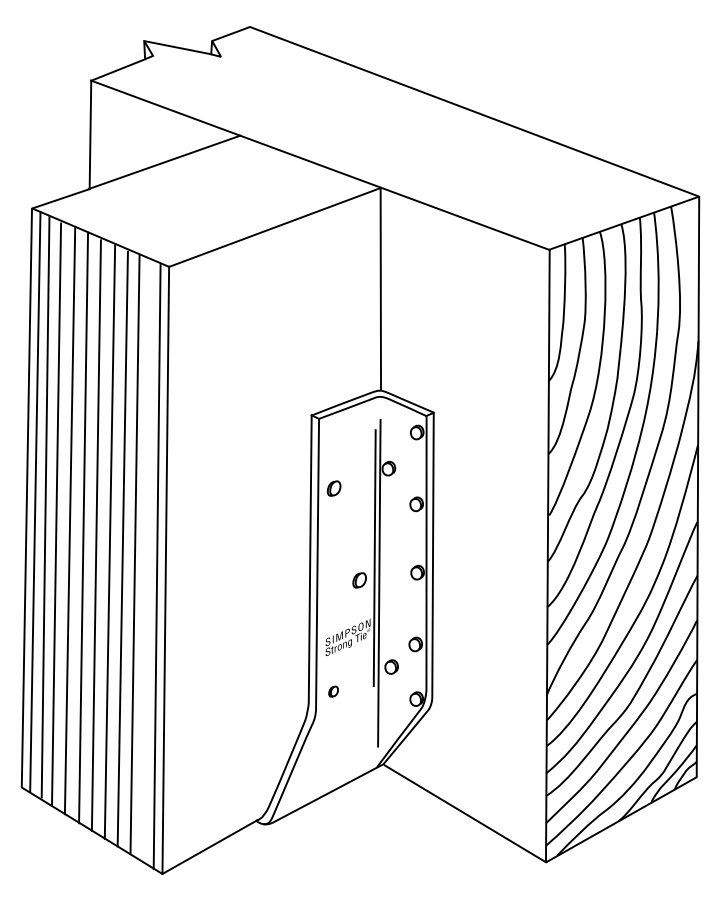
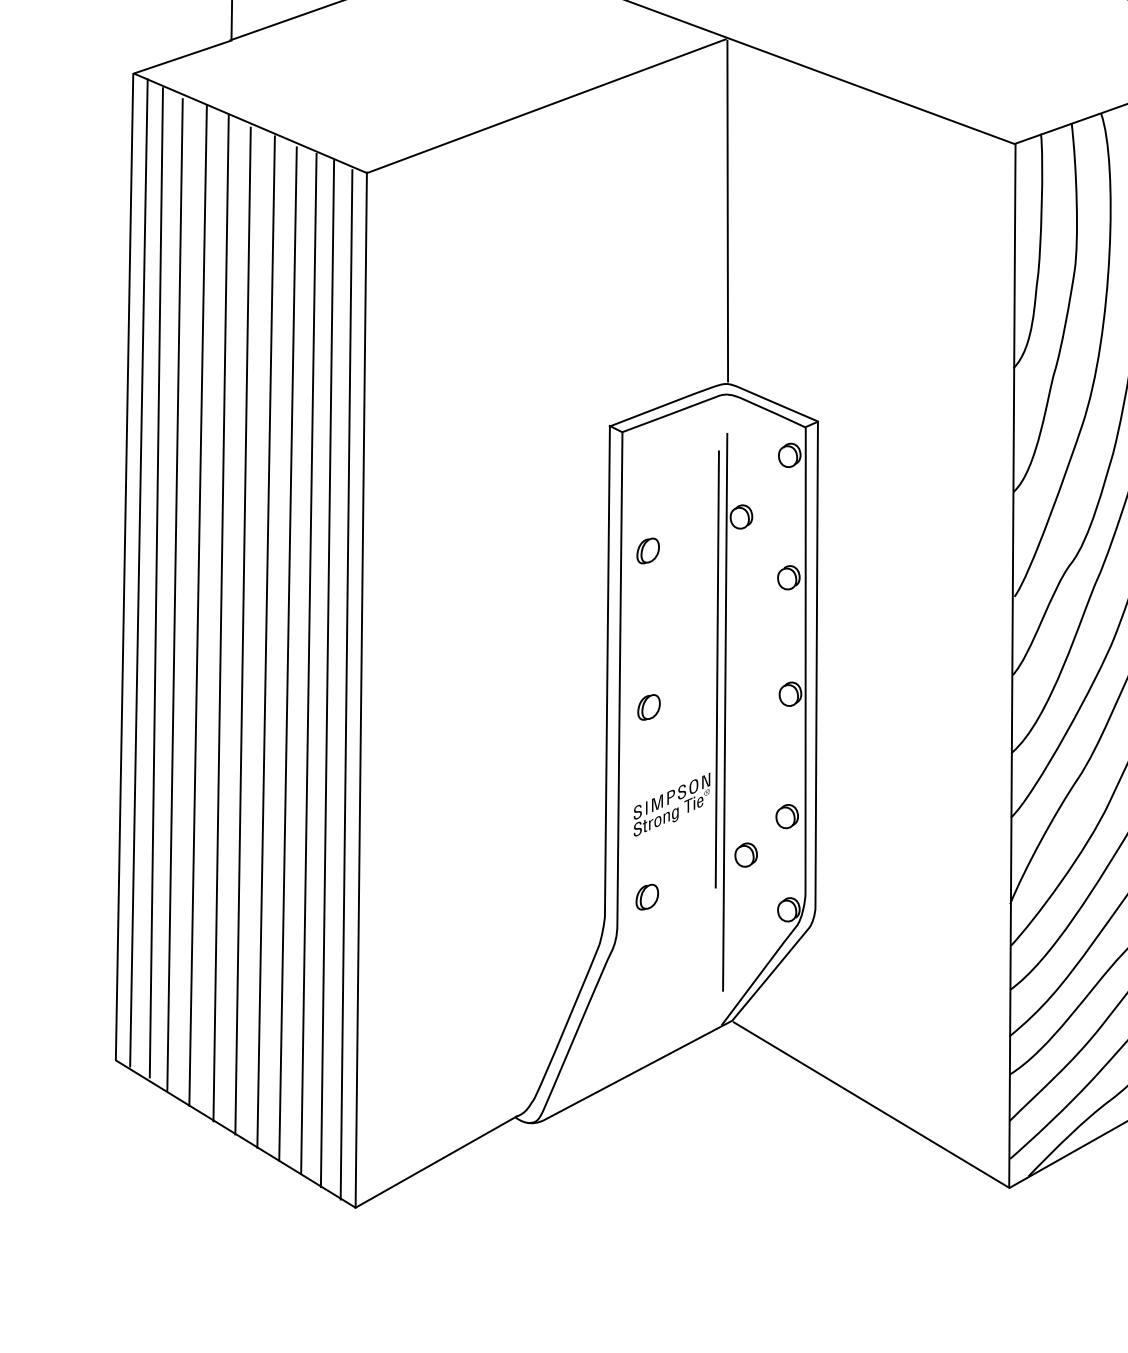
line: (145, 560) -> (326, 673), added
part: (359, 580) -> (648, 707), moved
part: (333, 691) -> (647, 896), size x1.43

